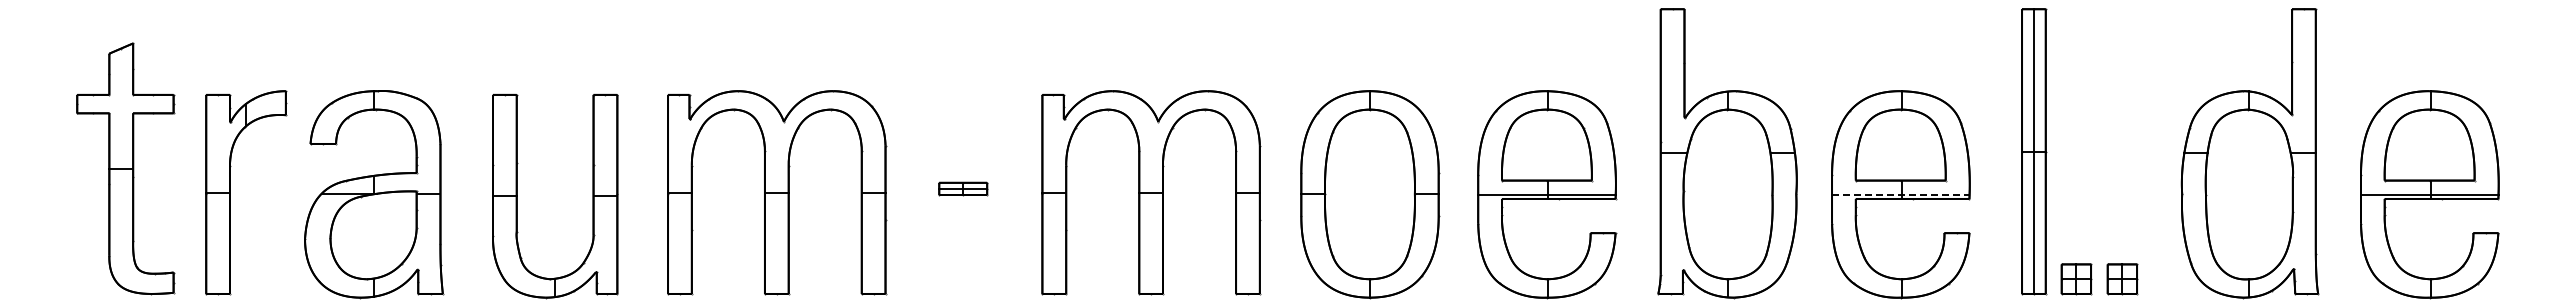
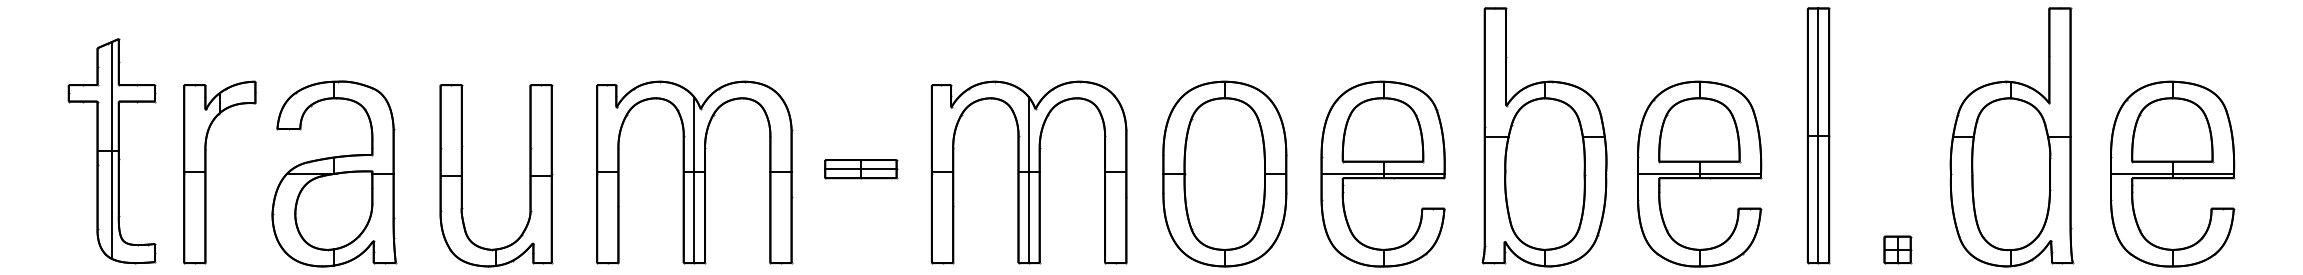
line: (125, 167) -> (111, 150), added
part: (963, 188) -> (861, 168), size x1.67
line: (1900, 194) -> (1699, 174), dashed -> solid
line: (776, 200) -> (694, 179), added
line: (1151, 200) -> (1029, 179), added
part: (2076, 279) -> (1856, 250), removed

